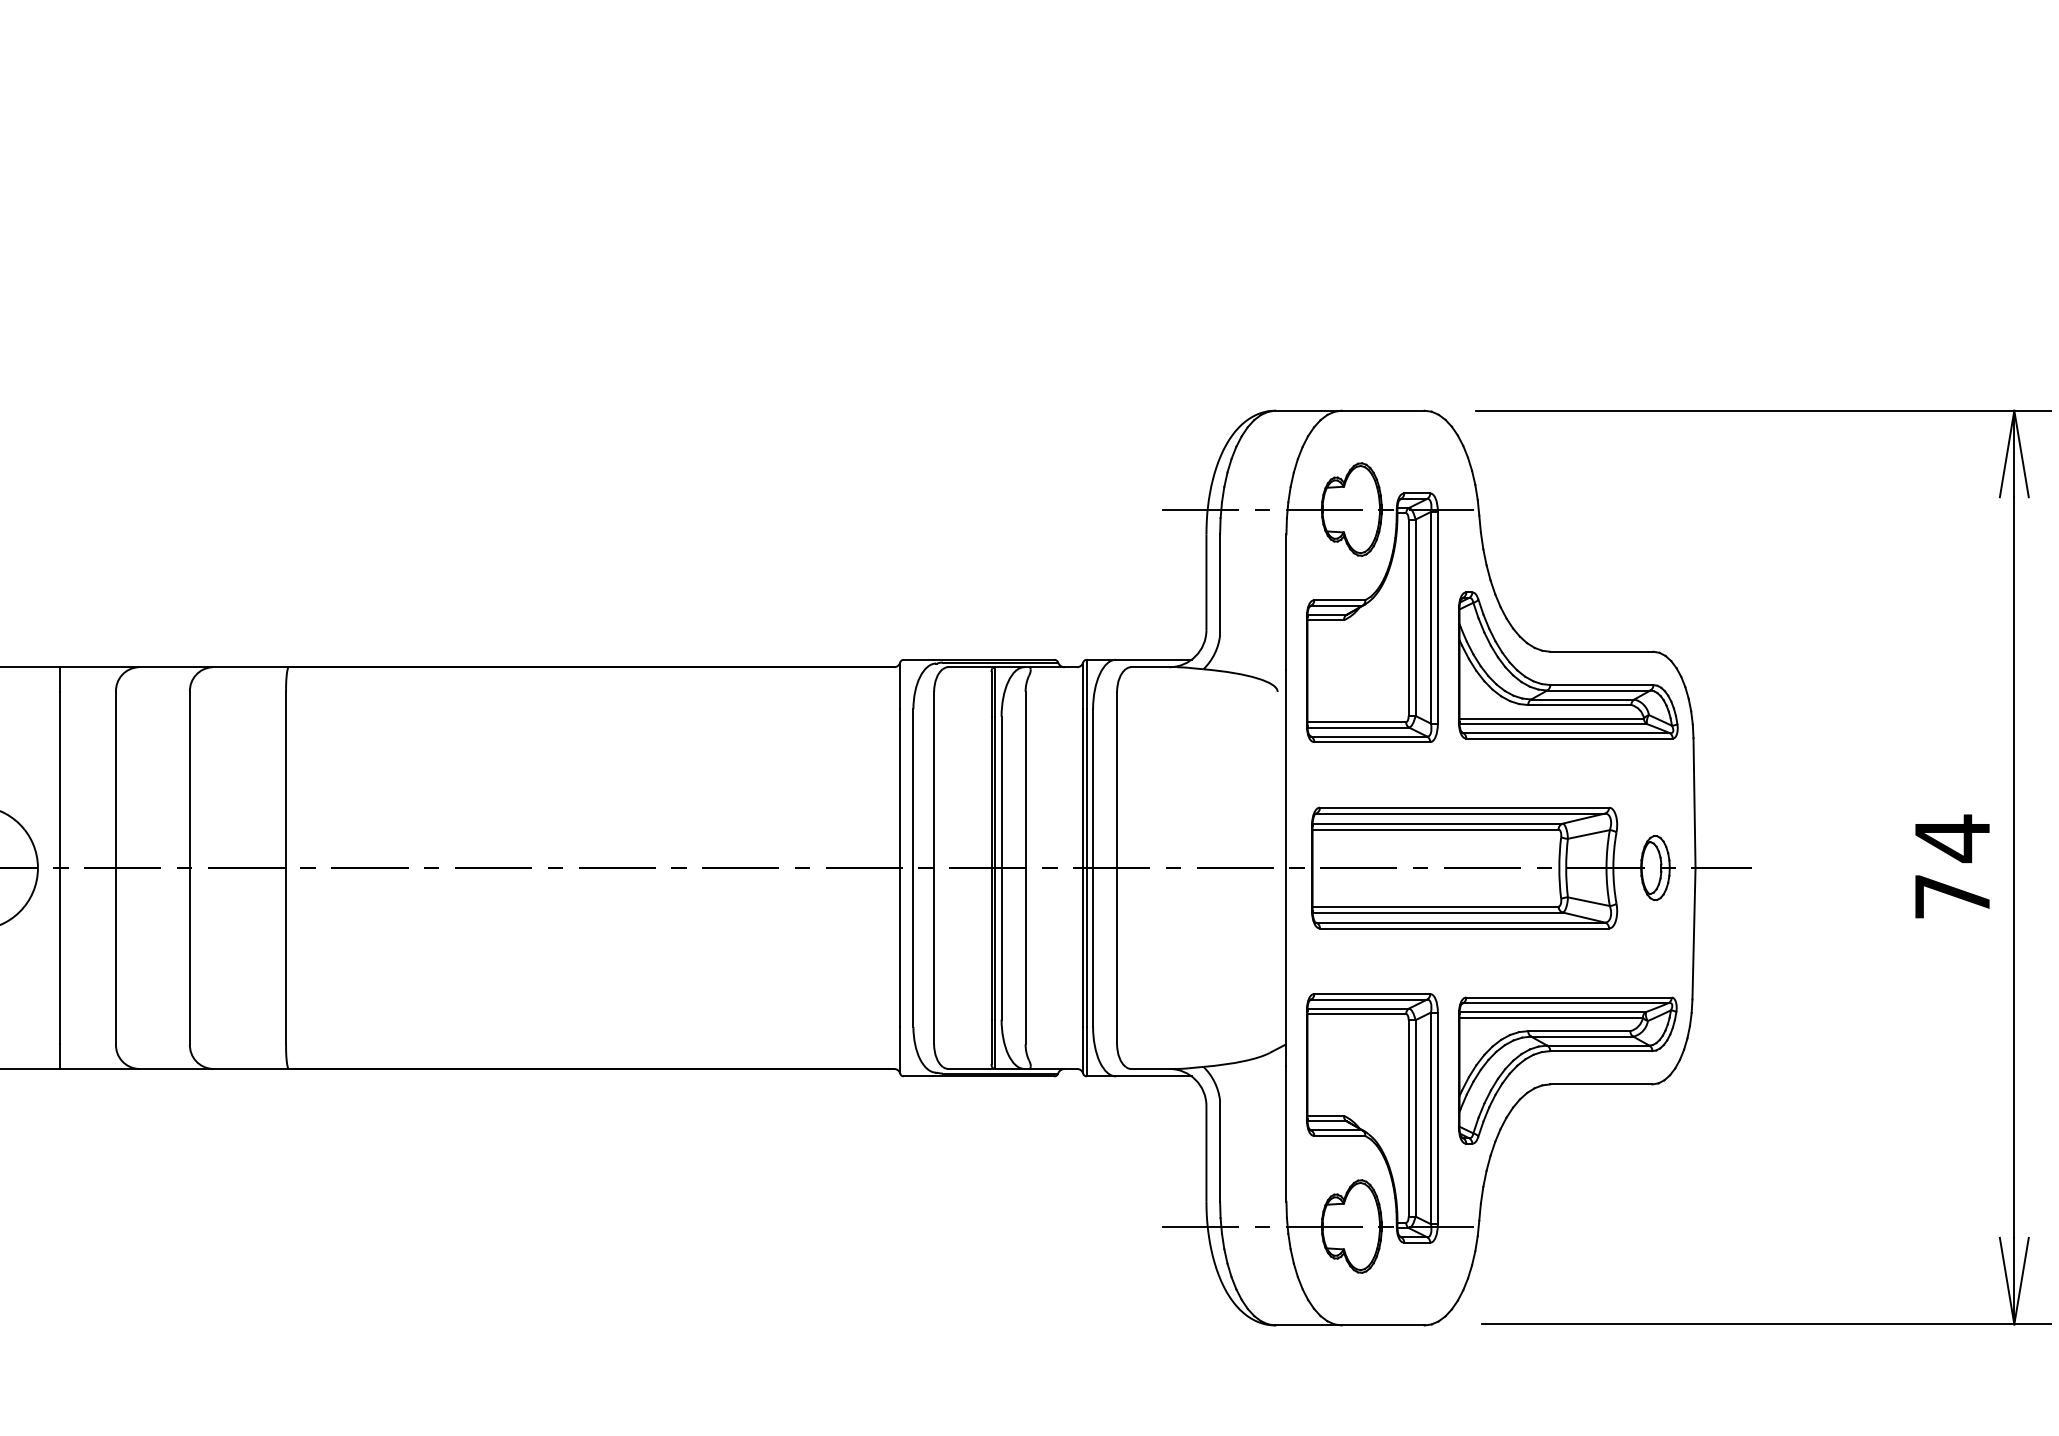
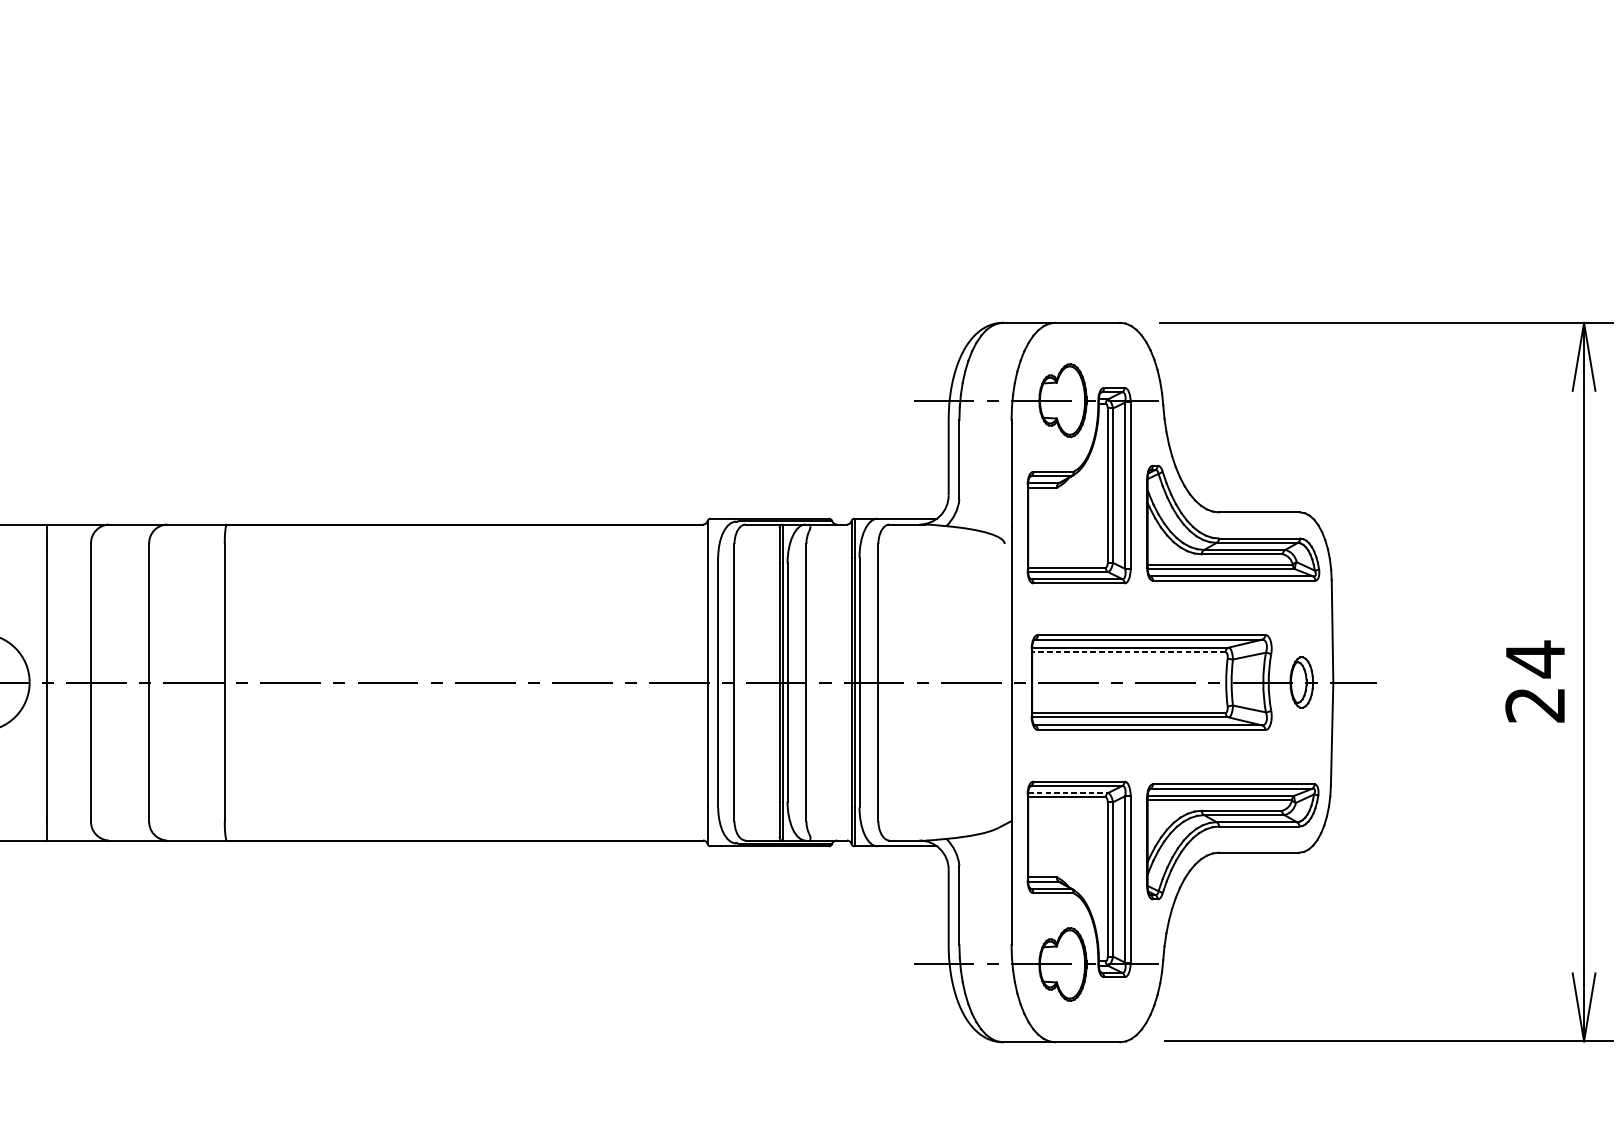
line: (1435, 829) -> (1128, 652), solid -> dashed
text: (1951, 896) -> (1534, 704), 74 -> 24
line: (1358, 1008) -> (1068, 792), solid -> dashed

